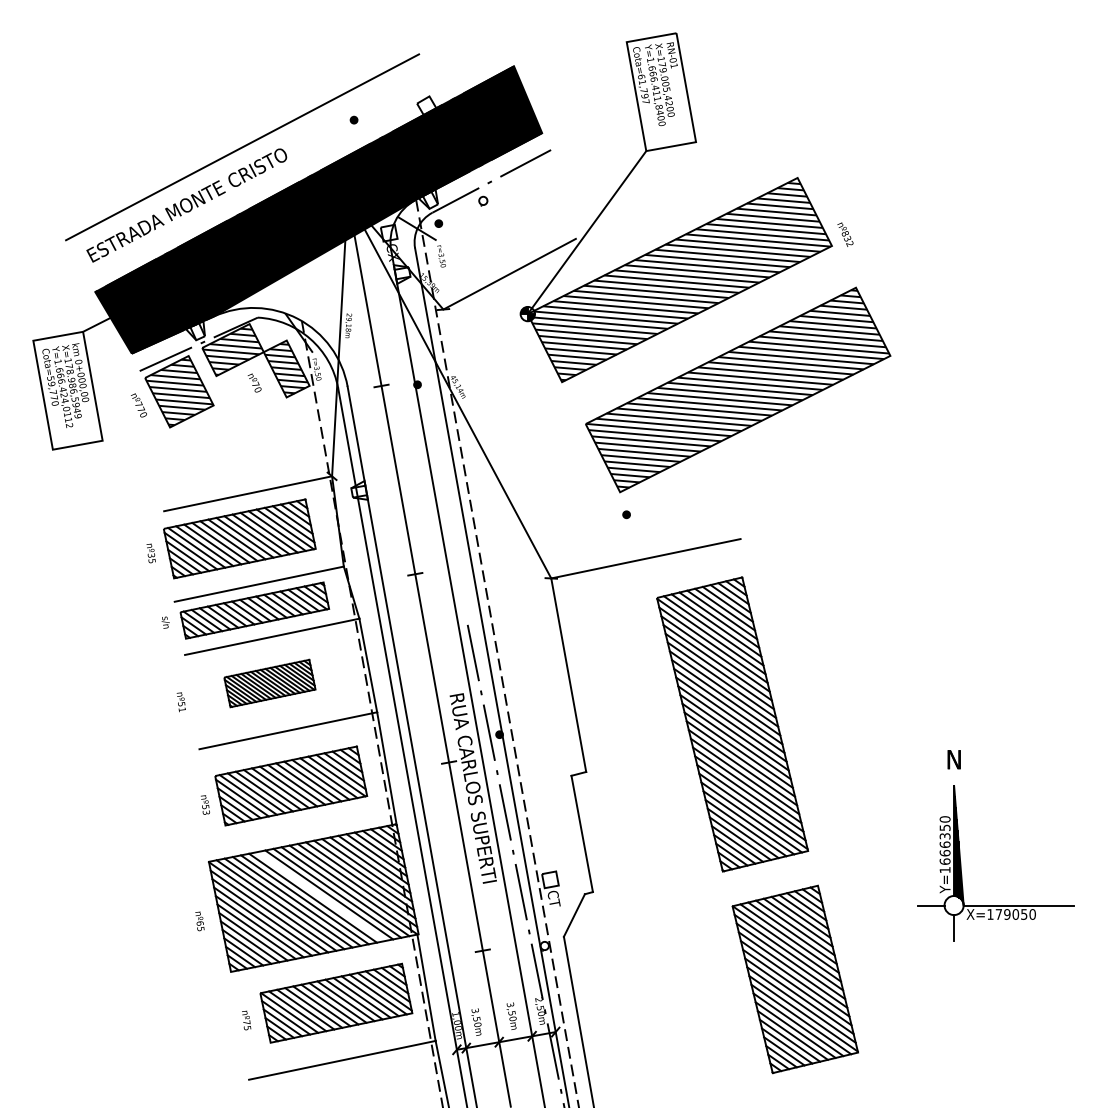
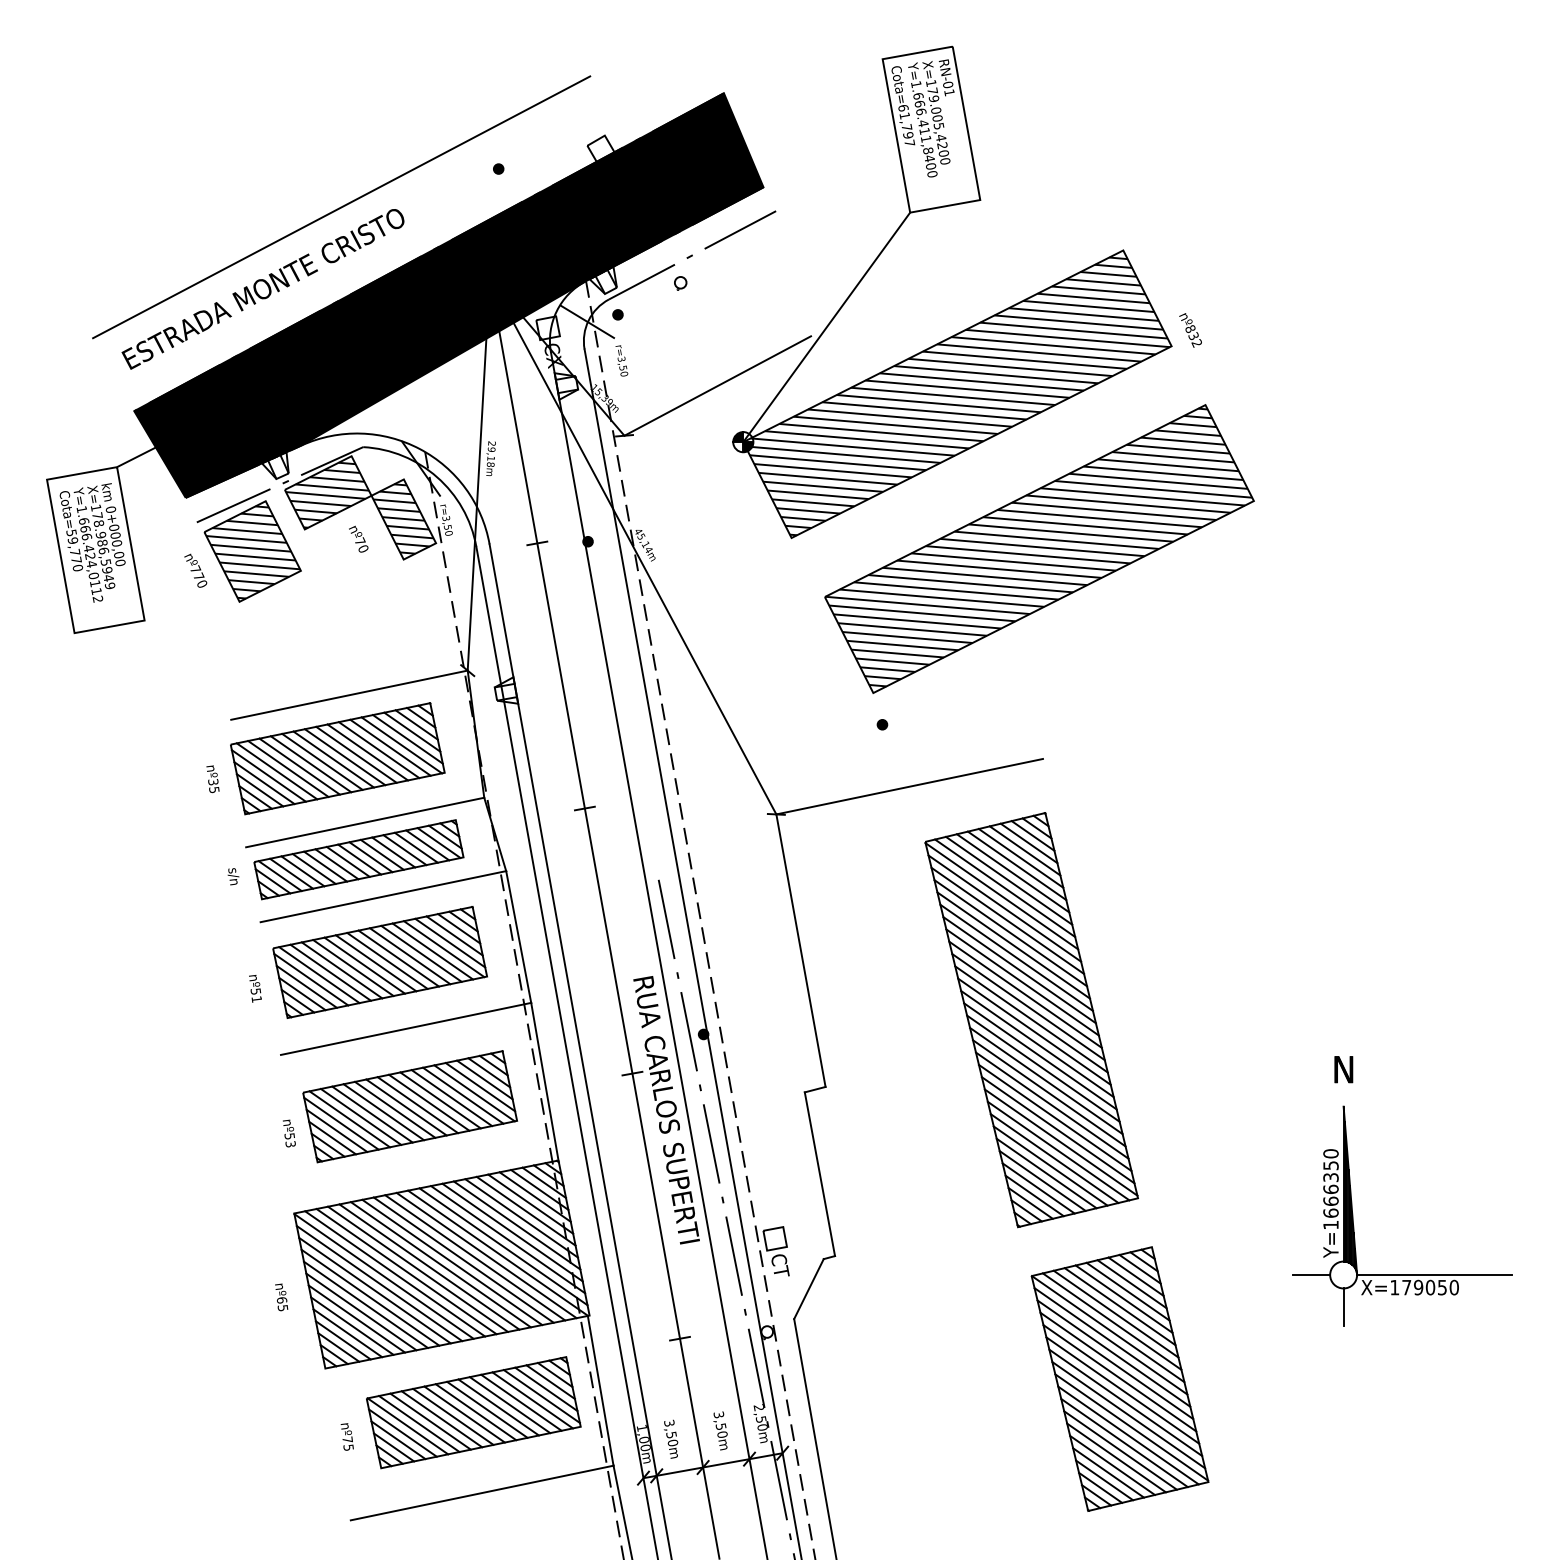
part: (269, 683) -> (379, 962), size x1.67
line: (321, 896) -> (452, 1262), added

